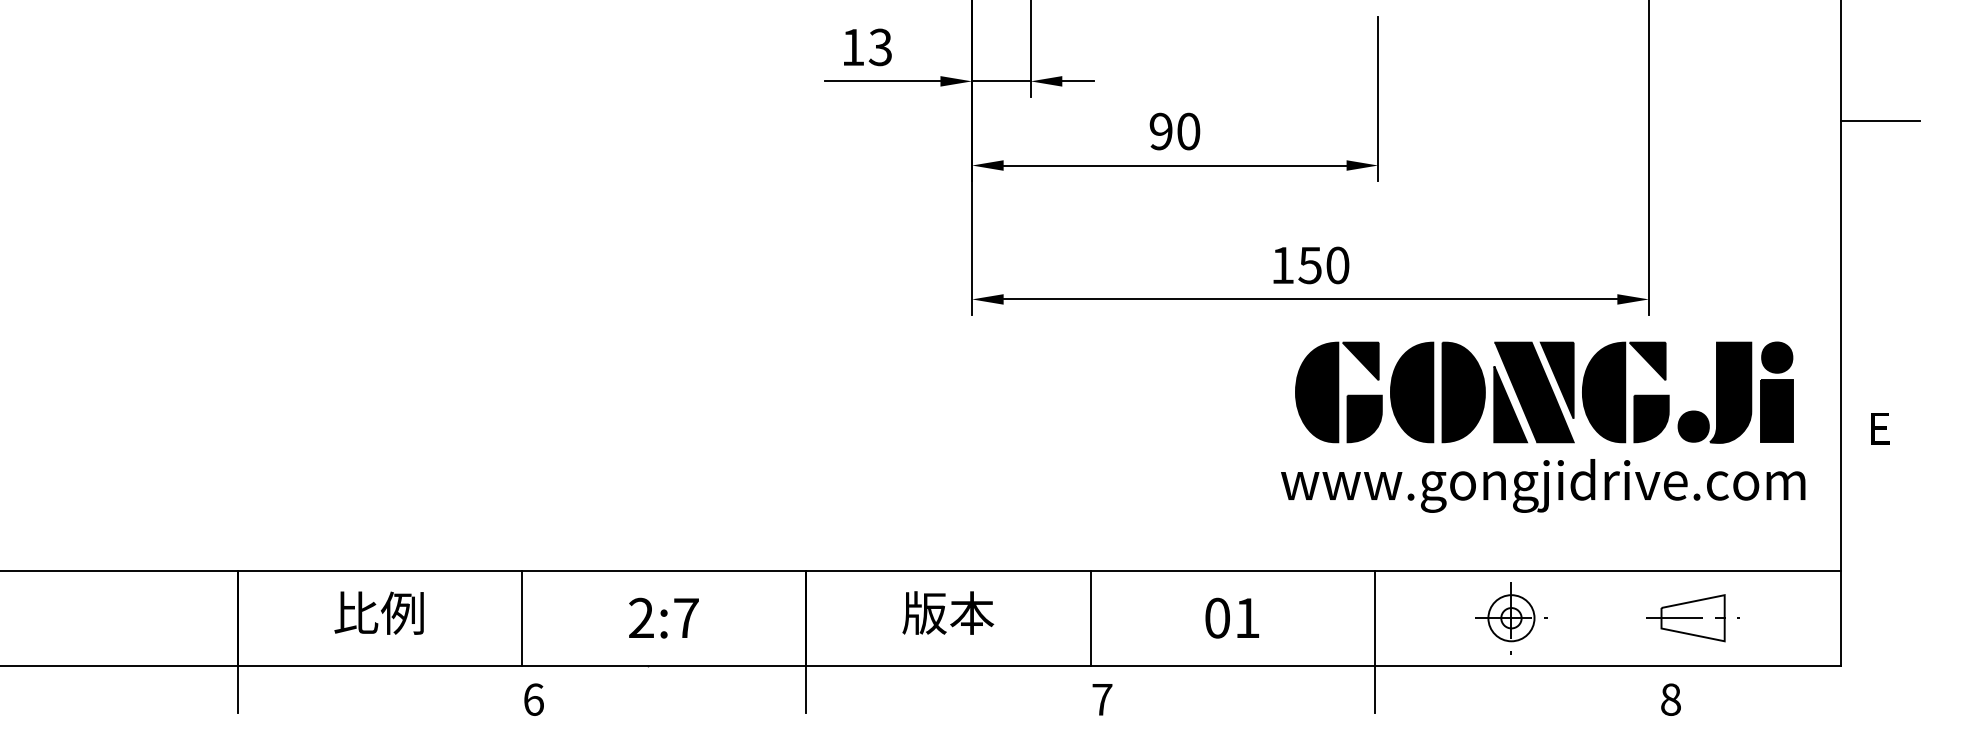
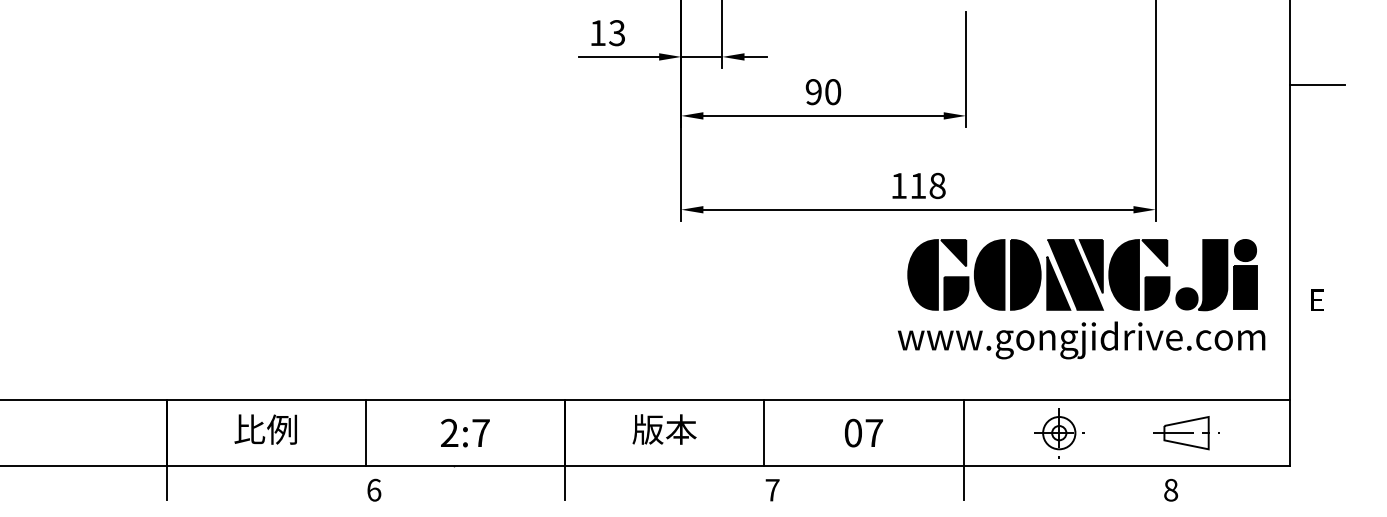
text: (1323, 266) -> (927, 186), 150 -> 118
text: (1247, 617) -> (874, 432), 01 -> 07

